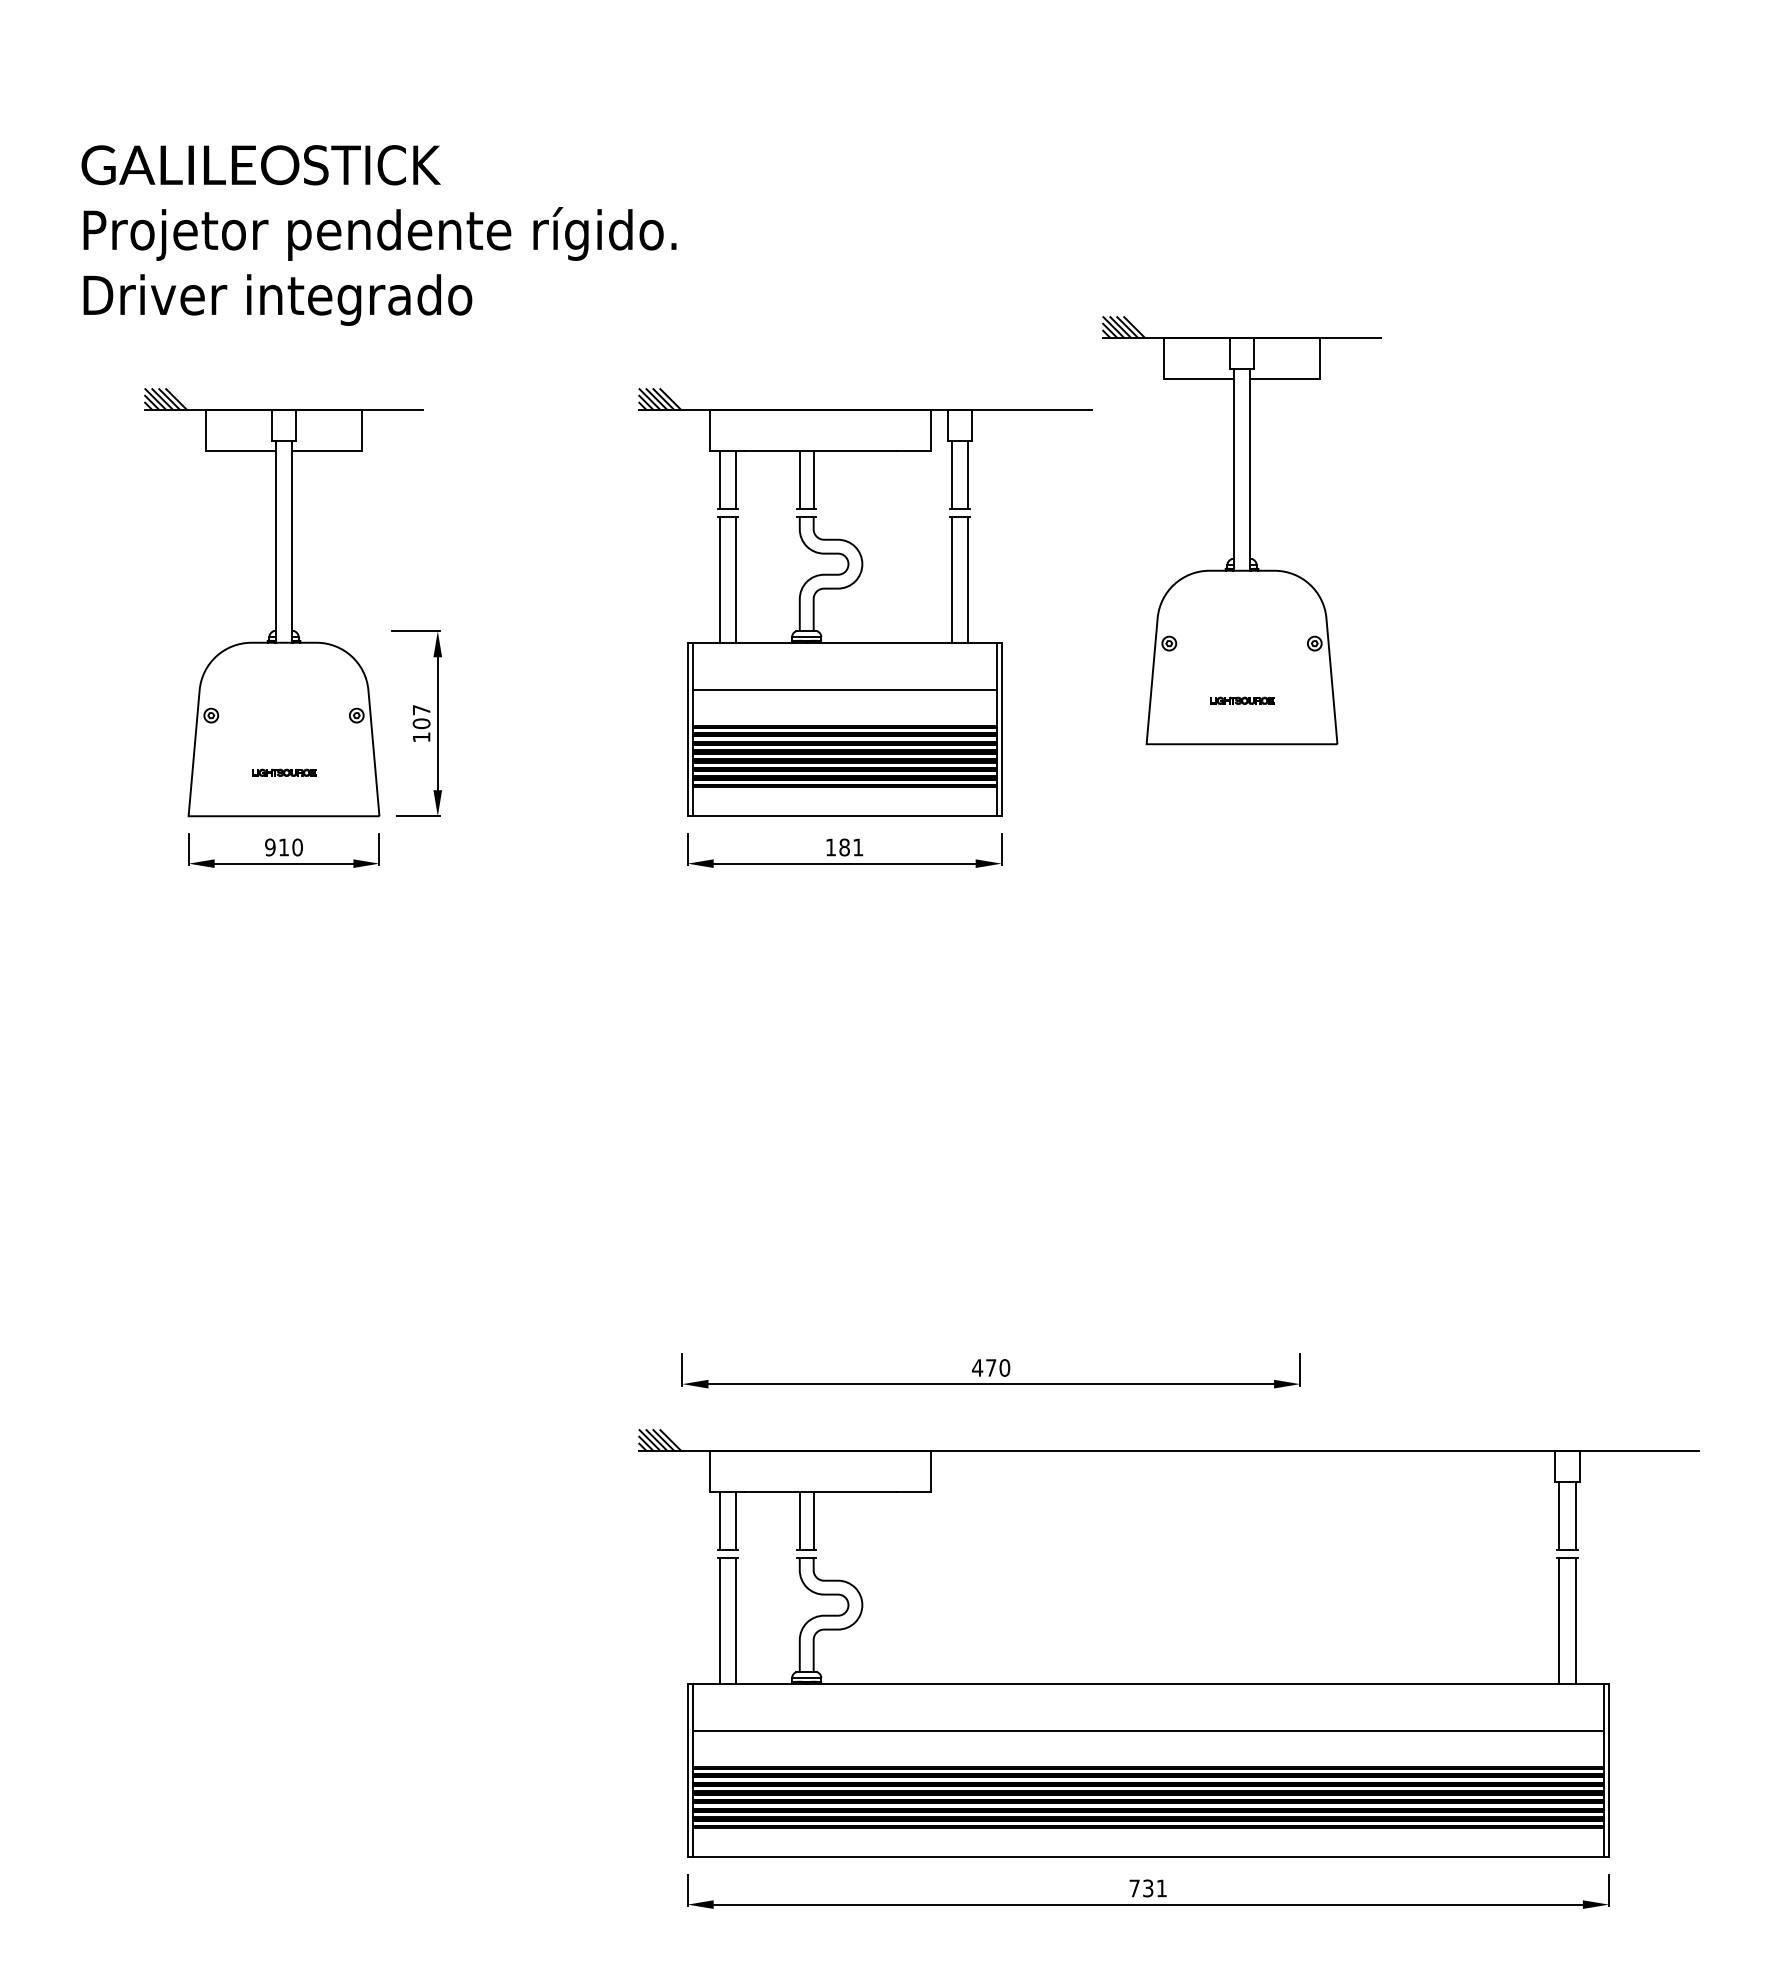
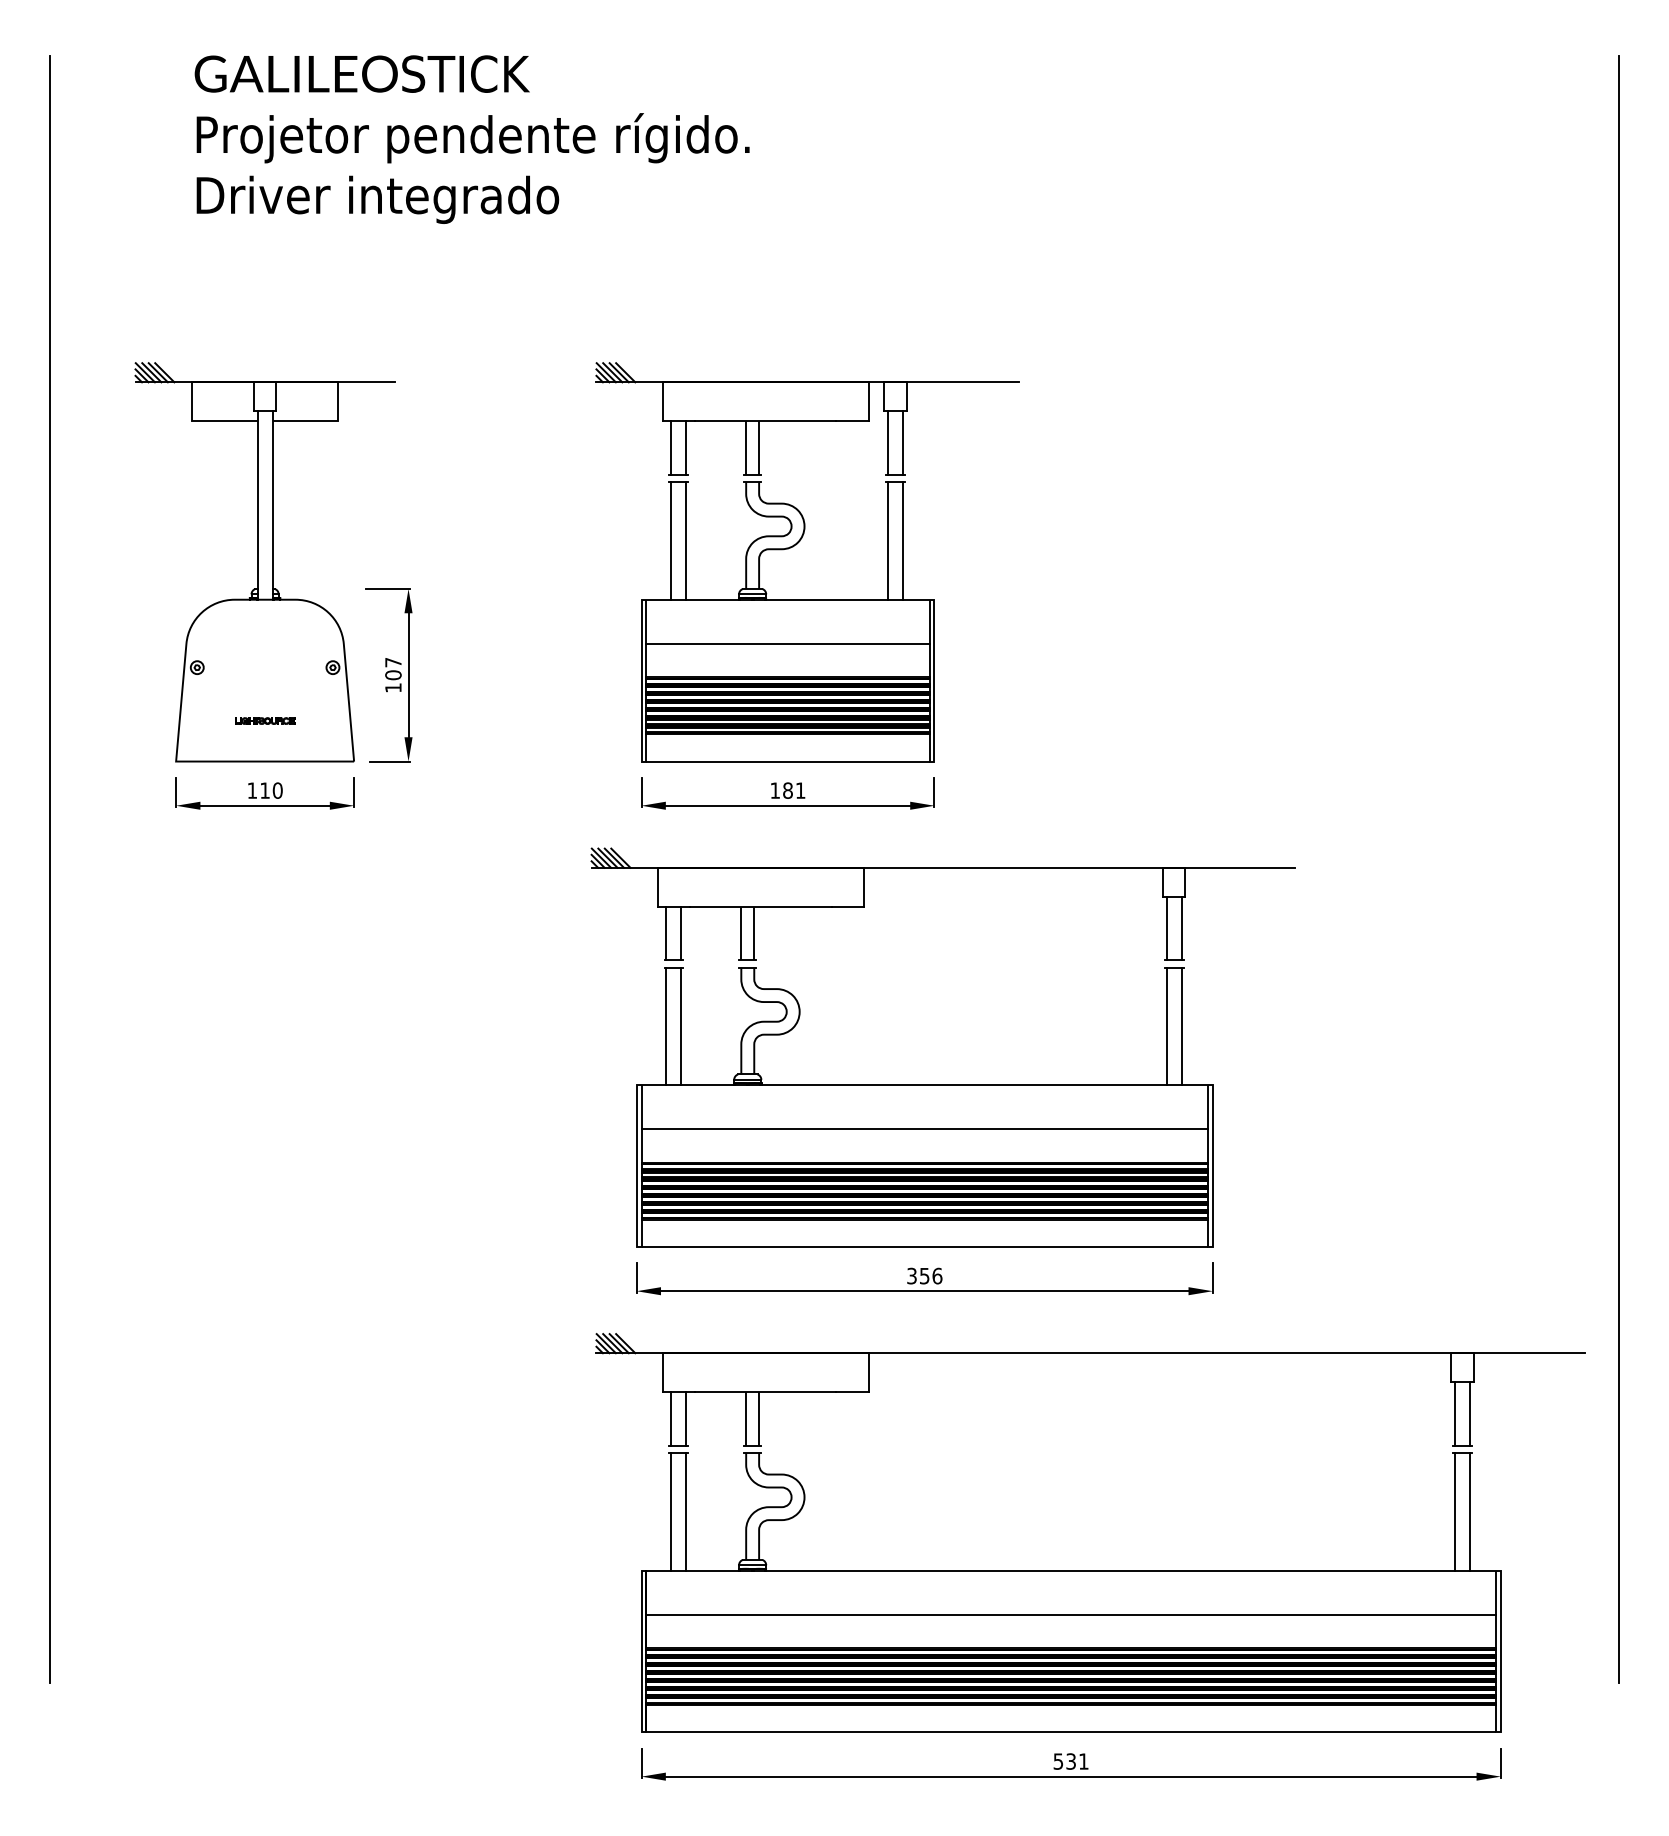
text: (378, 235) -> (471, 139), moved
part: (1241, 530) -> (1158, 495), removed
text: (270, 847) -> (252, 790), 910 -> 110
line: (53, 931) -> (50, 869), added
line: (1735, 931) -> (1618, 869), added
part: (1011, 1162) -> (943, 1084), added
text: (991, 1367) -> (924, 1275), 470 -> 356
text: (1134, 1888) -> (1058, 1761), 731 -> 531

